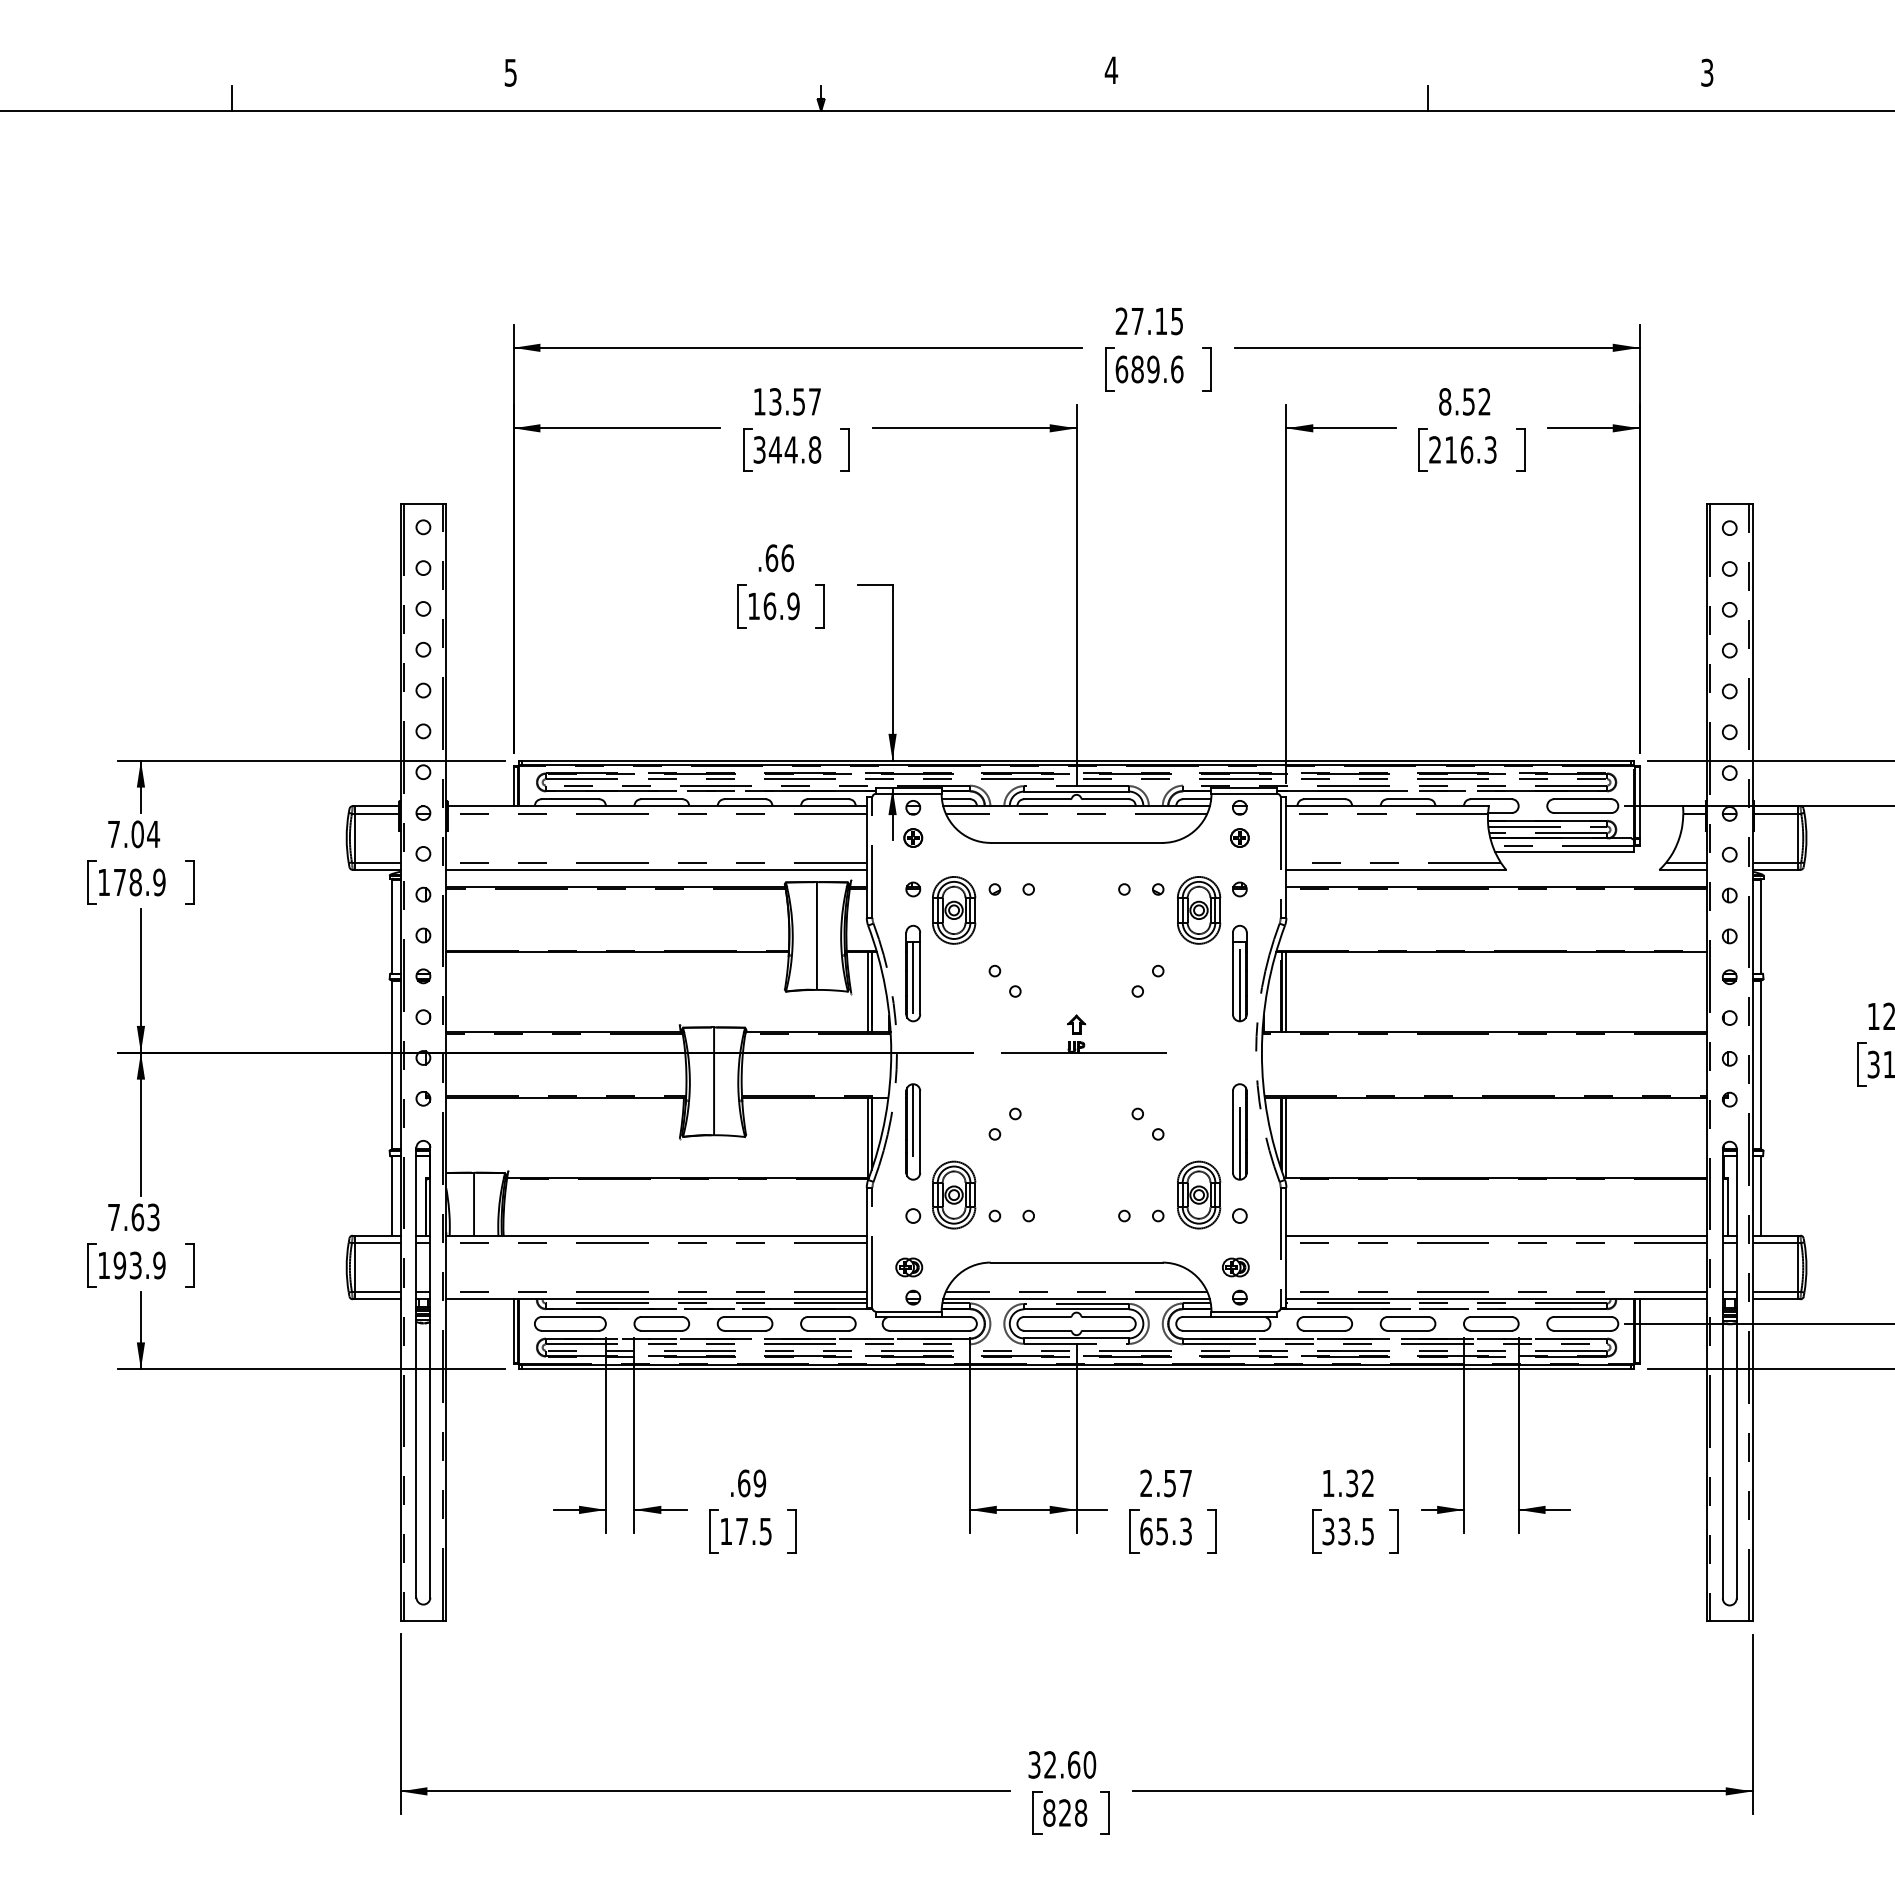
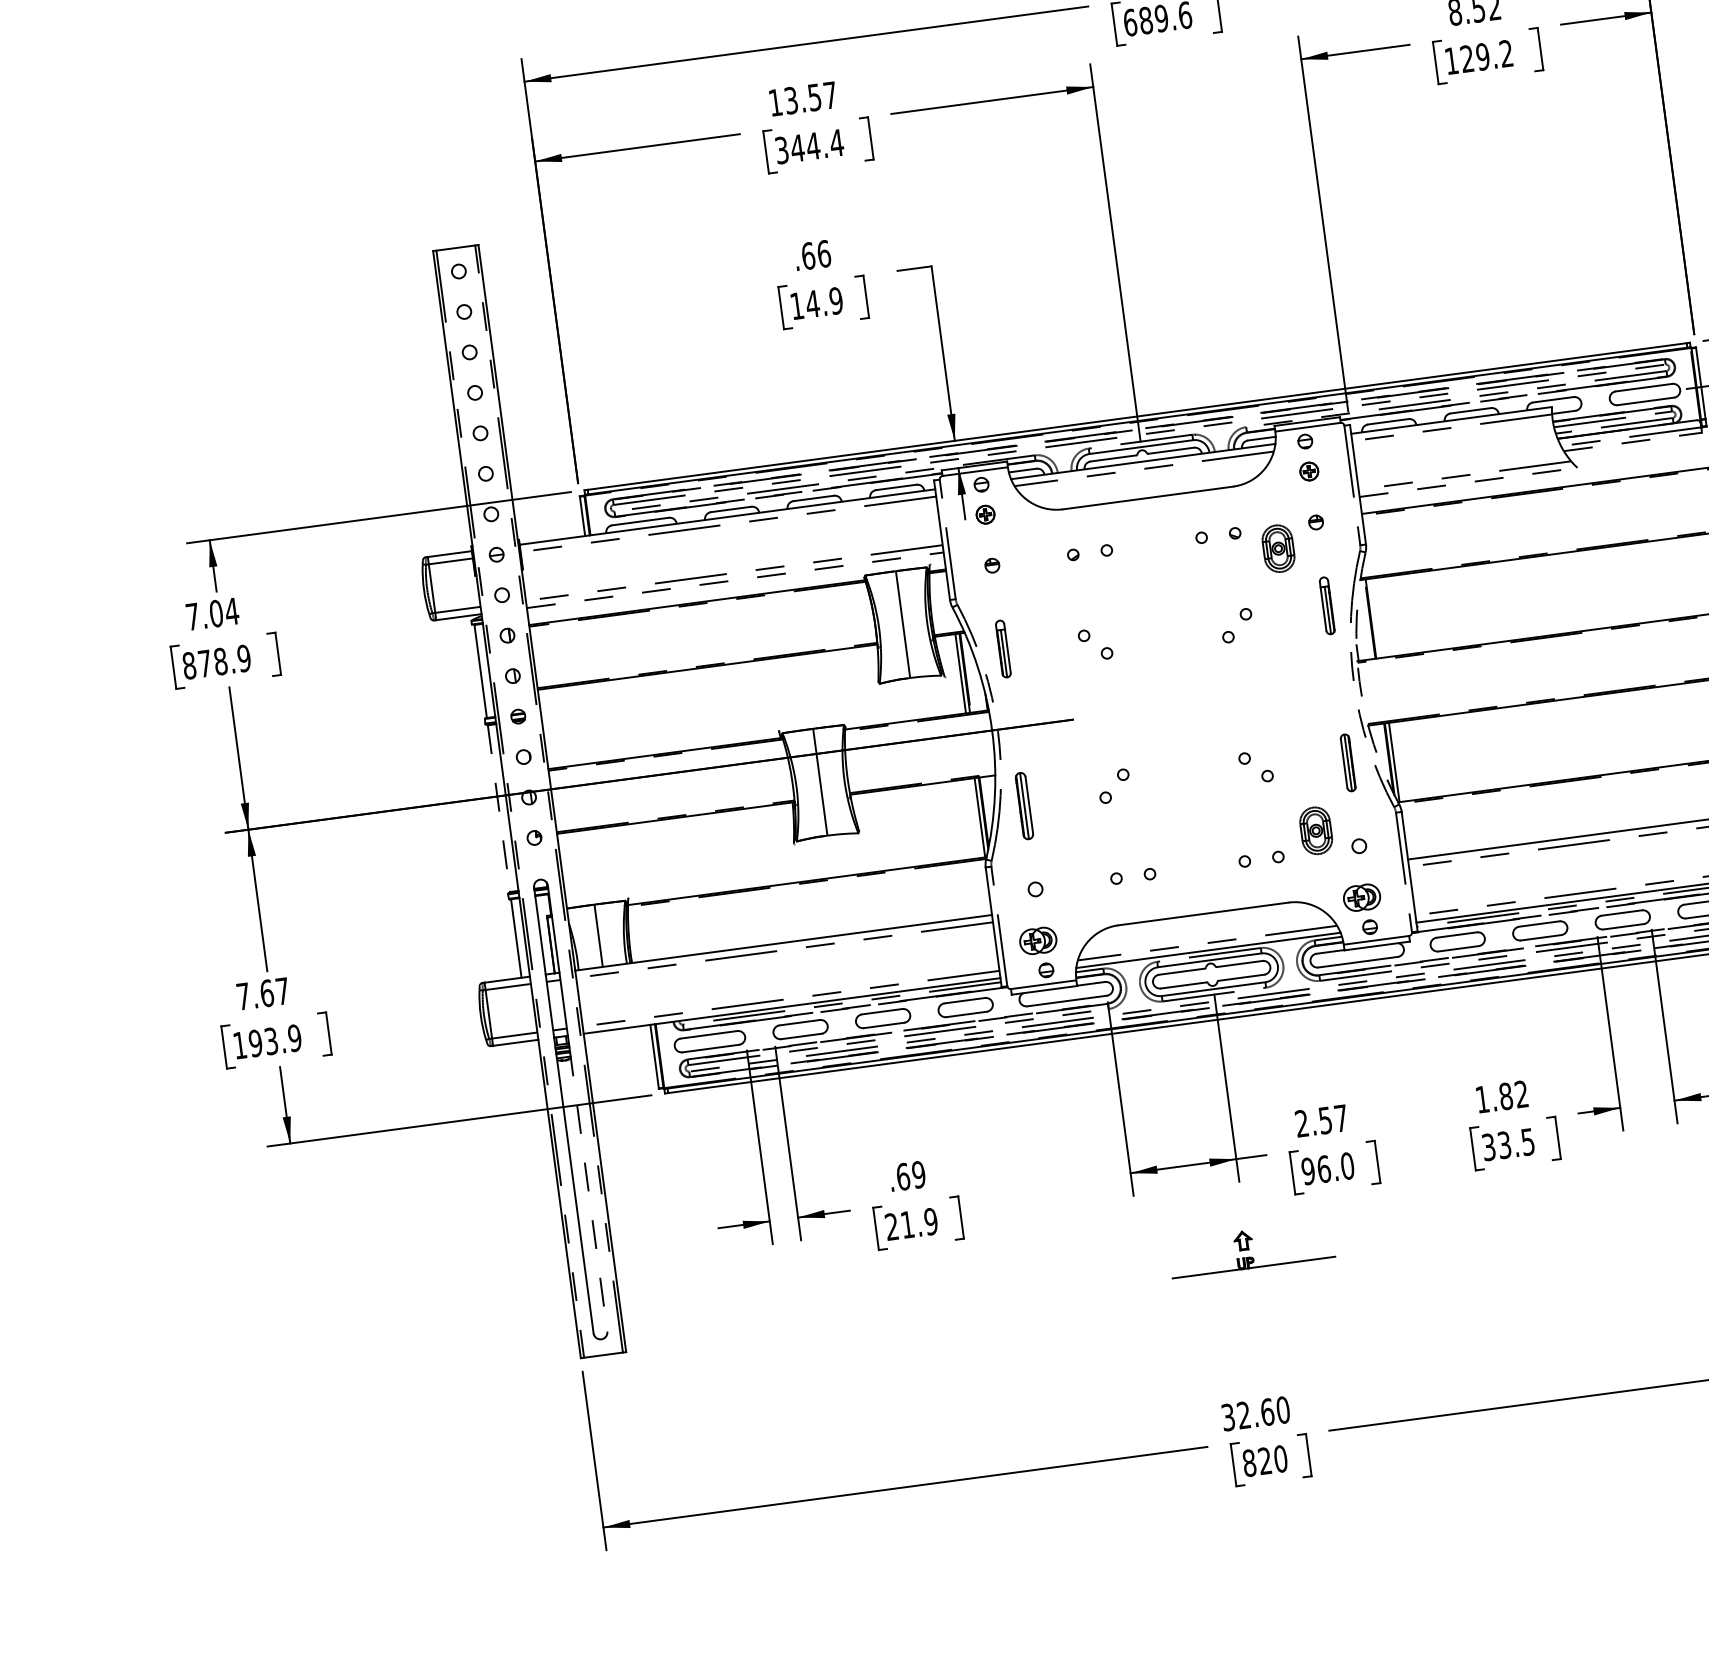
text: (814, 449) -> (836, 142), 344.8 -> 344.4
text: (1462, 449) -> (1478, 56), 216.3 -> 129.2
text: (769, 606) -> (812, 304), 16.9 -> 14.9
line: (1564, 851) -> (1632, 441), solid -> dashed
line: (657, 869) -> (736, 579), solid -> dashed
line: (1396, 869) -> (1468, 482), solid -> dashed
text: (104, 882) -> (189, 665), 178.9 -> 878.9
part: (954, 910) -> (1036, 581), removed
part: (1199, 910) -> (1278, 548), size x0.7
part: (912, 973) -> (1002, 649), size x0.6
part: (1239, 973) -> (1326, 605), size x0.6
line: (1285, 992) -> (1374, 618), removed
part: (1083, 1033) -> (1251, 1248), moved
arc: (1261, 1052) -> (1359, 681), solid -> dashed
line: (392, 1065) -> (499, 809), solid -> dashed
part: (913, 1131) -> (1024, 805), size x0.7
part: (1239, 1131) -> (1347, 762), size x0.6
part: (954, 1194) -> (1073, 862), removed
part: (1199, 1194) -> (1316, 830), size x0.7
text: (153, 1217) -> (282, 991), 7.63 -> 7.67
part: (909, 1267) -> (1038, 940), size x1.4
part: (1235, 1267) -> (1361, 897), size x1.4
line: (430, 1454) -> (588, 1189), solid -> dashed
text: (1352, 1483) -> (1506, 1096), 1.32 -> 1.82
text: (745, 1531) -> (910, 1224), 17.5 -> 21.9
text: (1166, 1531) -> (1328, 1168), 65.3 -> 96.0
text: (1080, 1812) -> (1280, 1458), 828 -> 820

